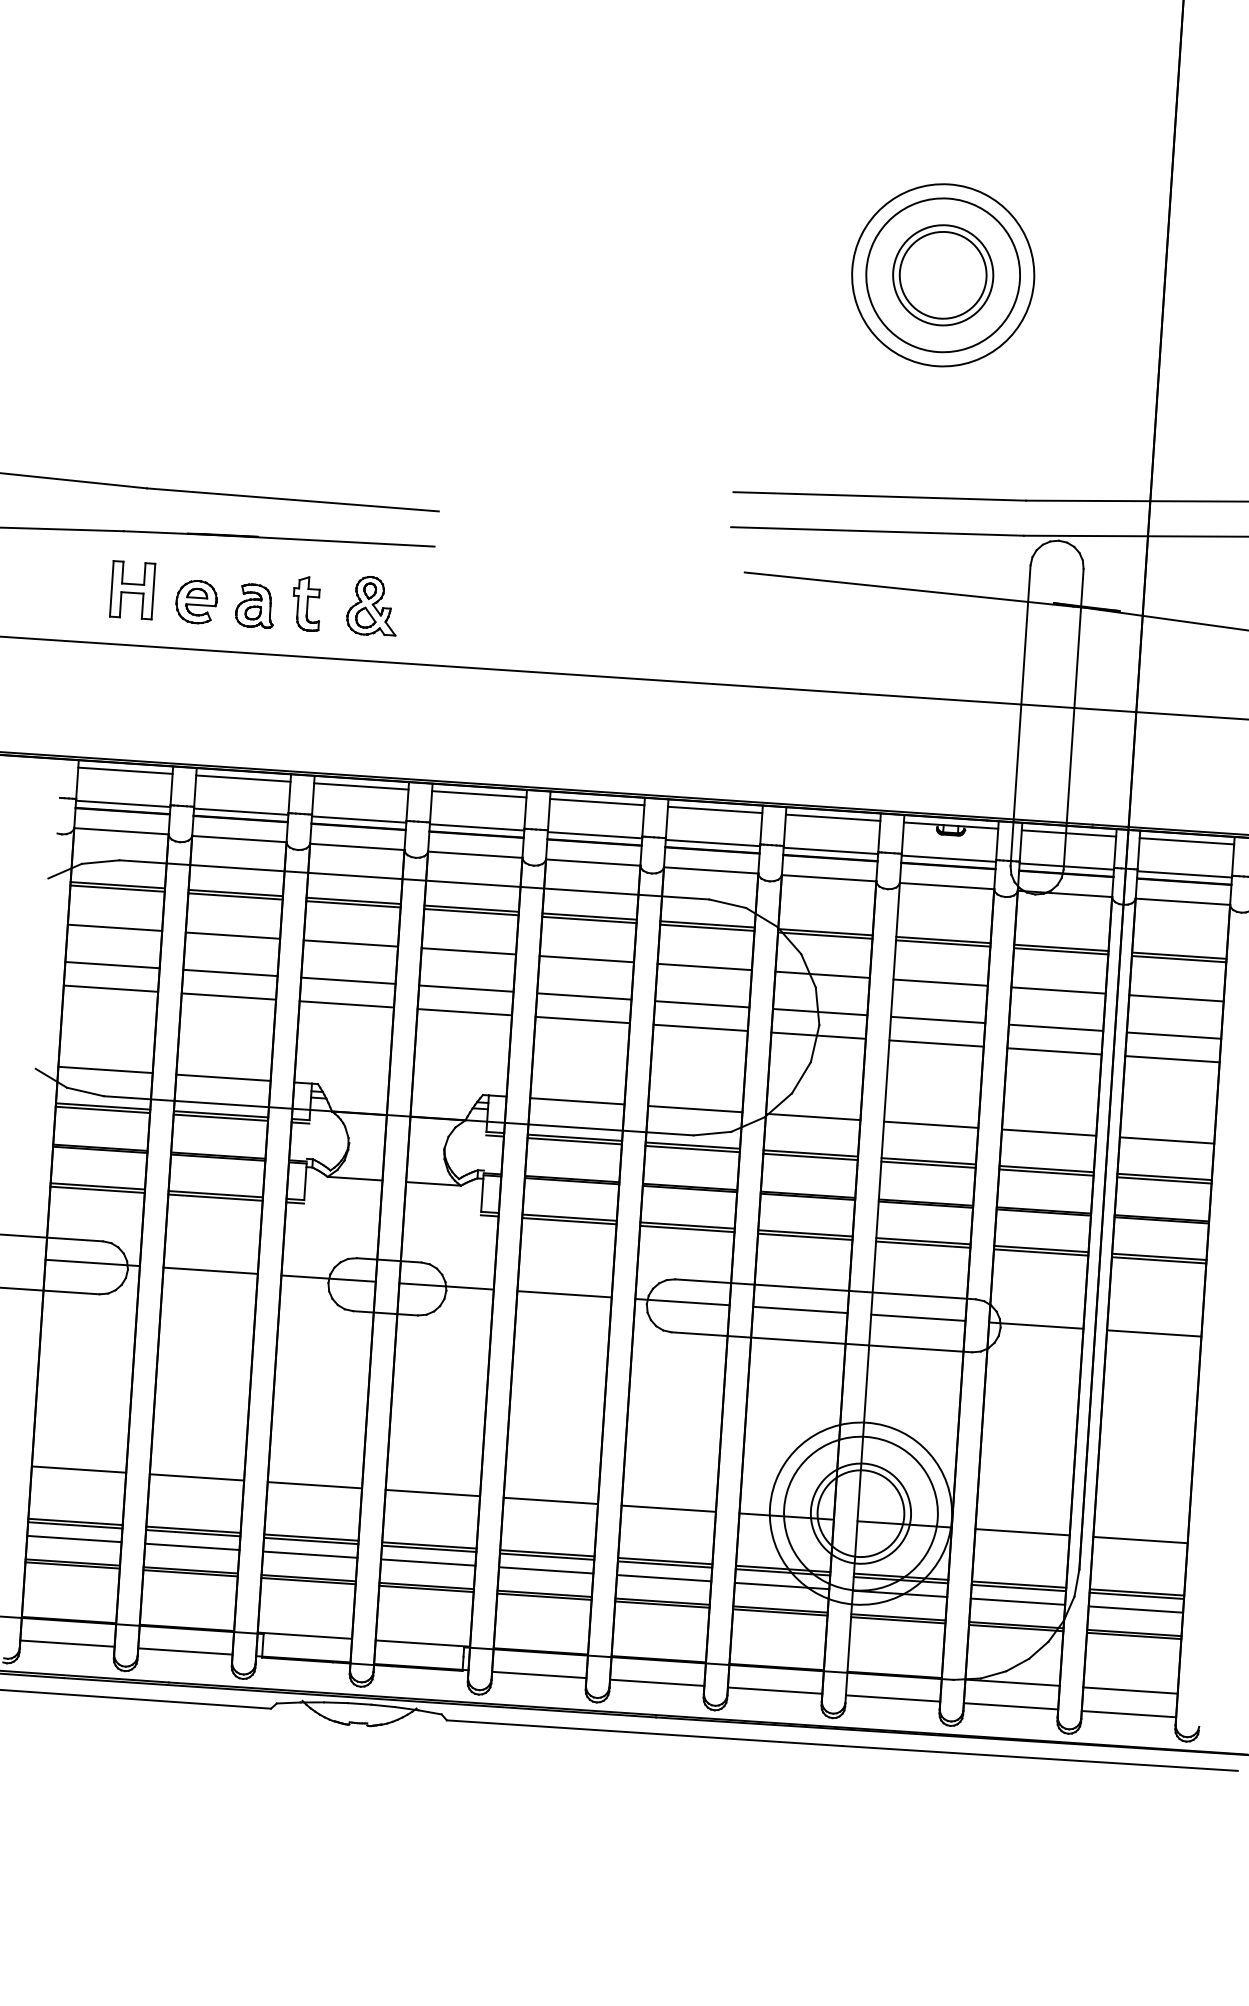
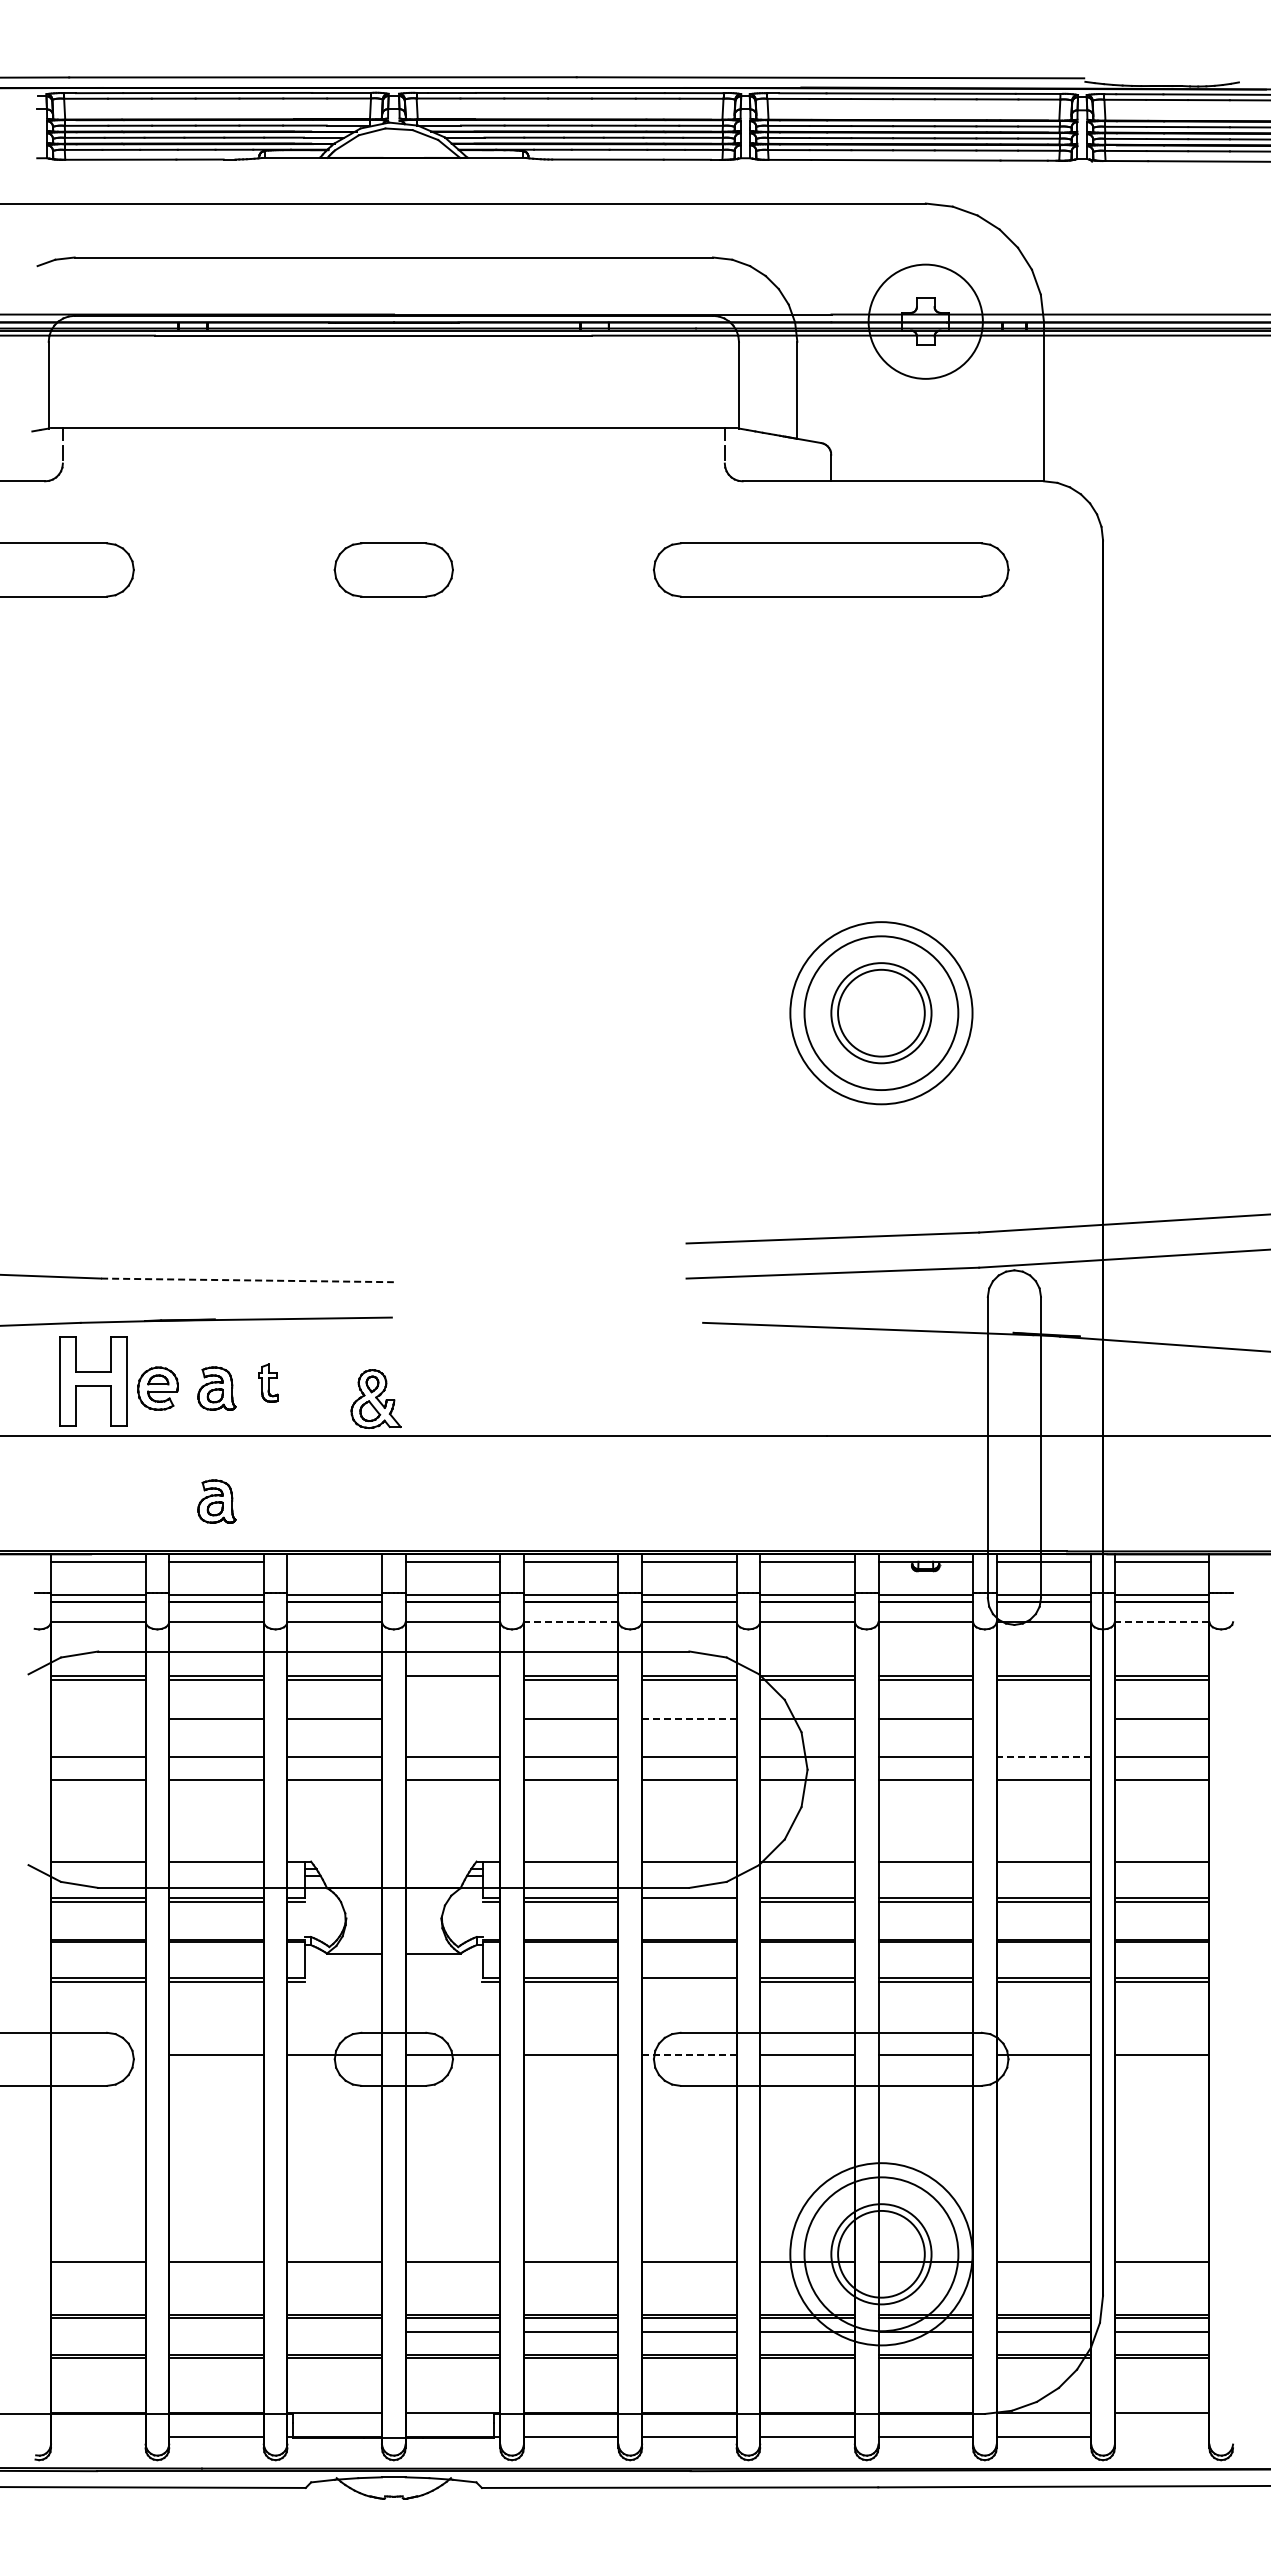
line: (292, 500) -> (247, 1280), solid -> dashed
part: (132, 589) -> (93, 1380), size x1.6
part: (307, 603) -> (268, 1382), size x0.7
part: (372, 605) -> (375, 1398), moved
part: (247, 718) -> (216, 1501), added
line: (361, 786) -> (334, 1561), removed
line: (592, 862) -> (570, 1622), solid -> dashed
line: (1182, 901) -> (1161, 1622), solid -> dashed
line: (471, 911) -> (452, 1679), removed
line: (115, 928) -> (98, 1719), removed
line: (468, 951) -> (452, 1719), removed
line: (704, 967) -> (689, 1719), solid -> dashed
line: (1058, 990) -> (1043, 1719), removed
line: (1055, 1027) -> (1043, 1756), solid -> dashed
line: (692, 1148) -> (689, 1901), removed
line: (687, 1228) -> (689, 1981), removed
line: (92, 1263) -> (98, 2055), removed
line: (682, 1302) -> (689, 2055), solid -> dashed
line: (74, 1538) -> (98, 2331), removed
line: (192, 1546) -> (216, 2331), removed
line: (310, 1554) -> (334, 2331), removed
line: (67, 1643) -> (98, 2436), removed
line: (1128, 1714) -> (1161, 2436), removed

